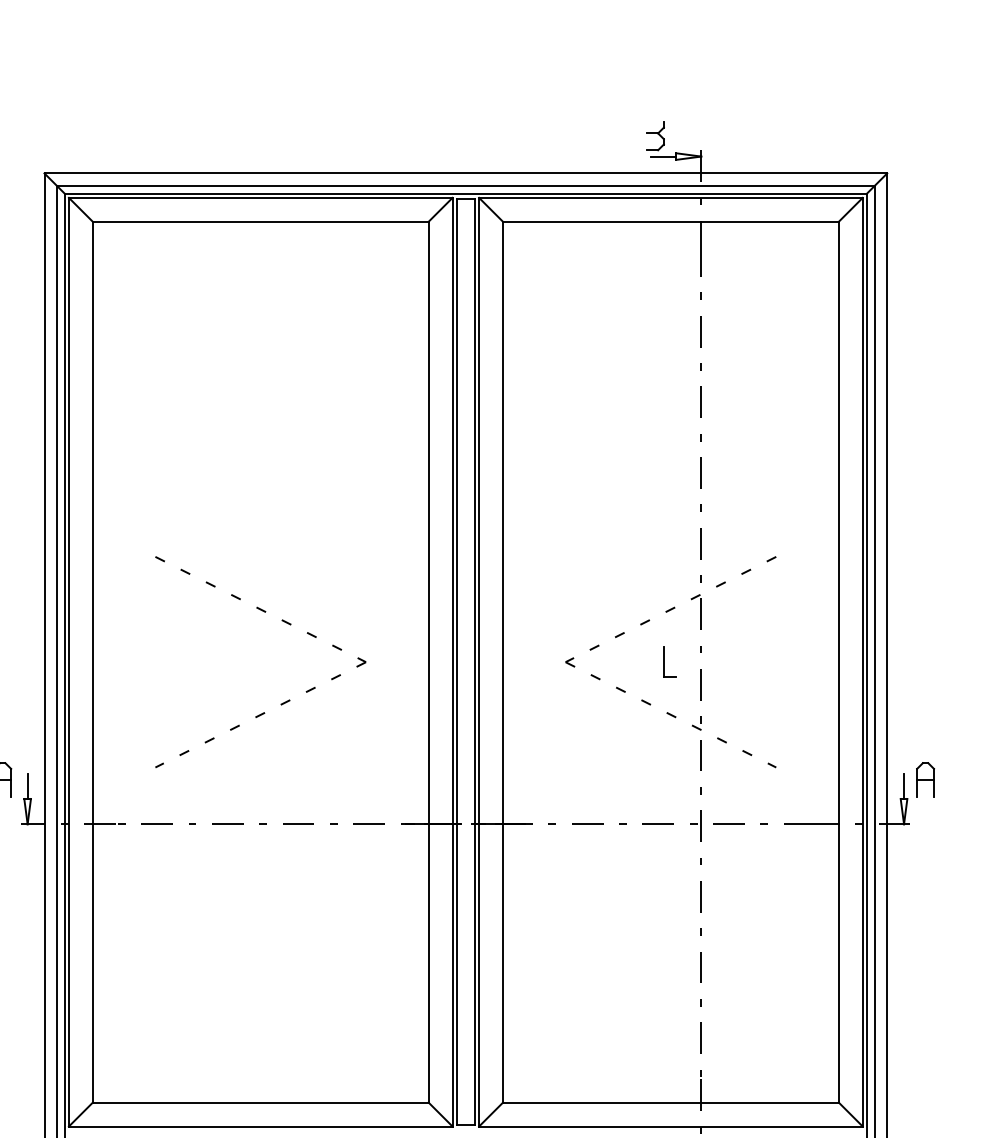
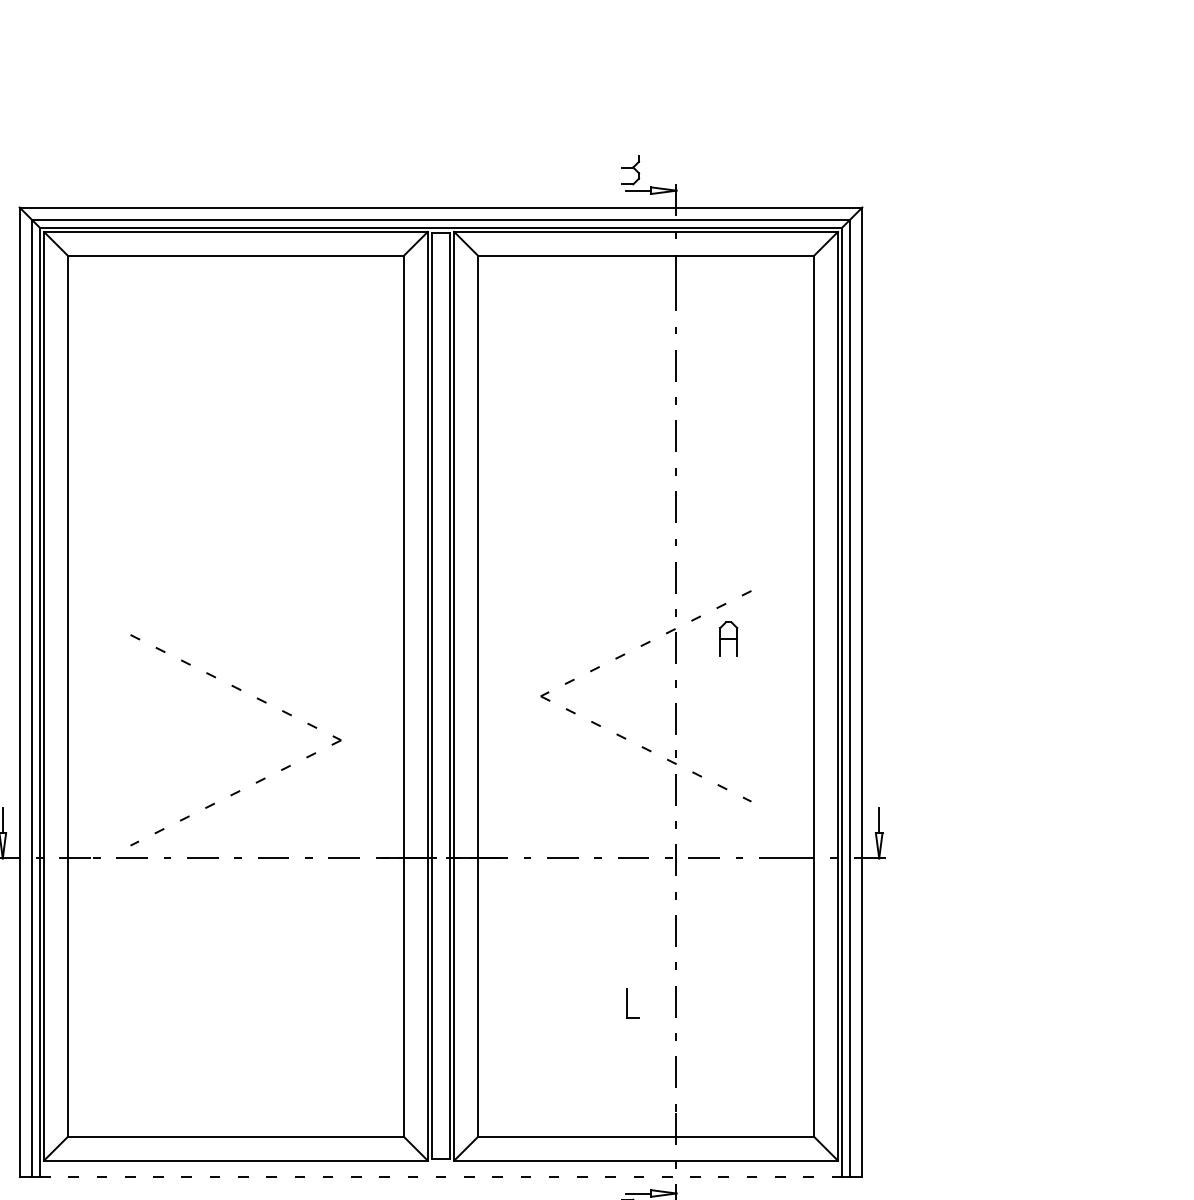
part: (669, 662) -> (632, 1003), moved
part: (281, 703) -> (256, 781), moved
part: (925, 779) -> (728, 638), moved

